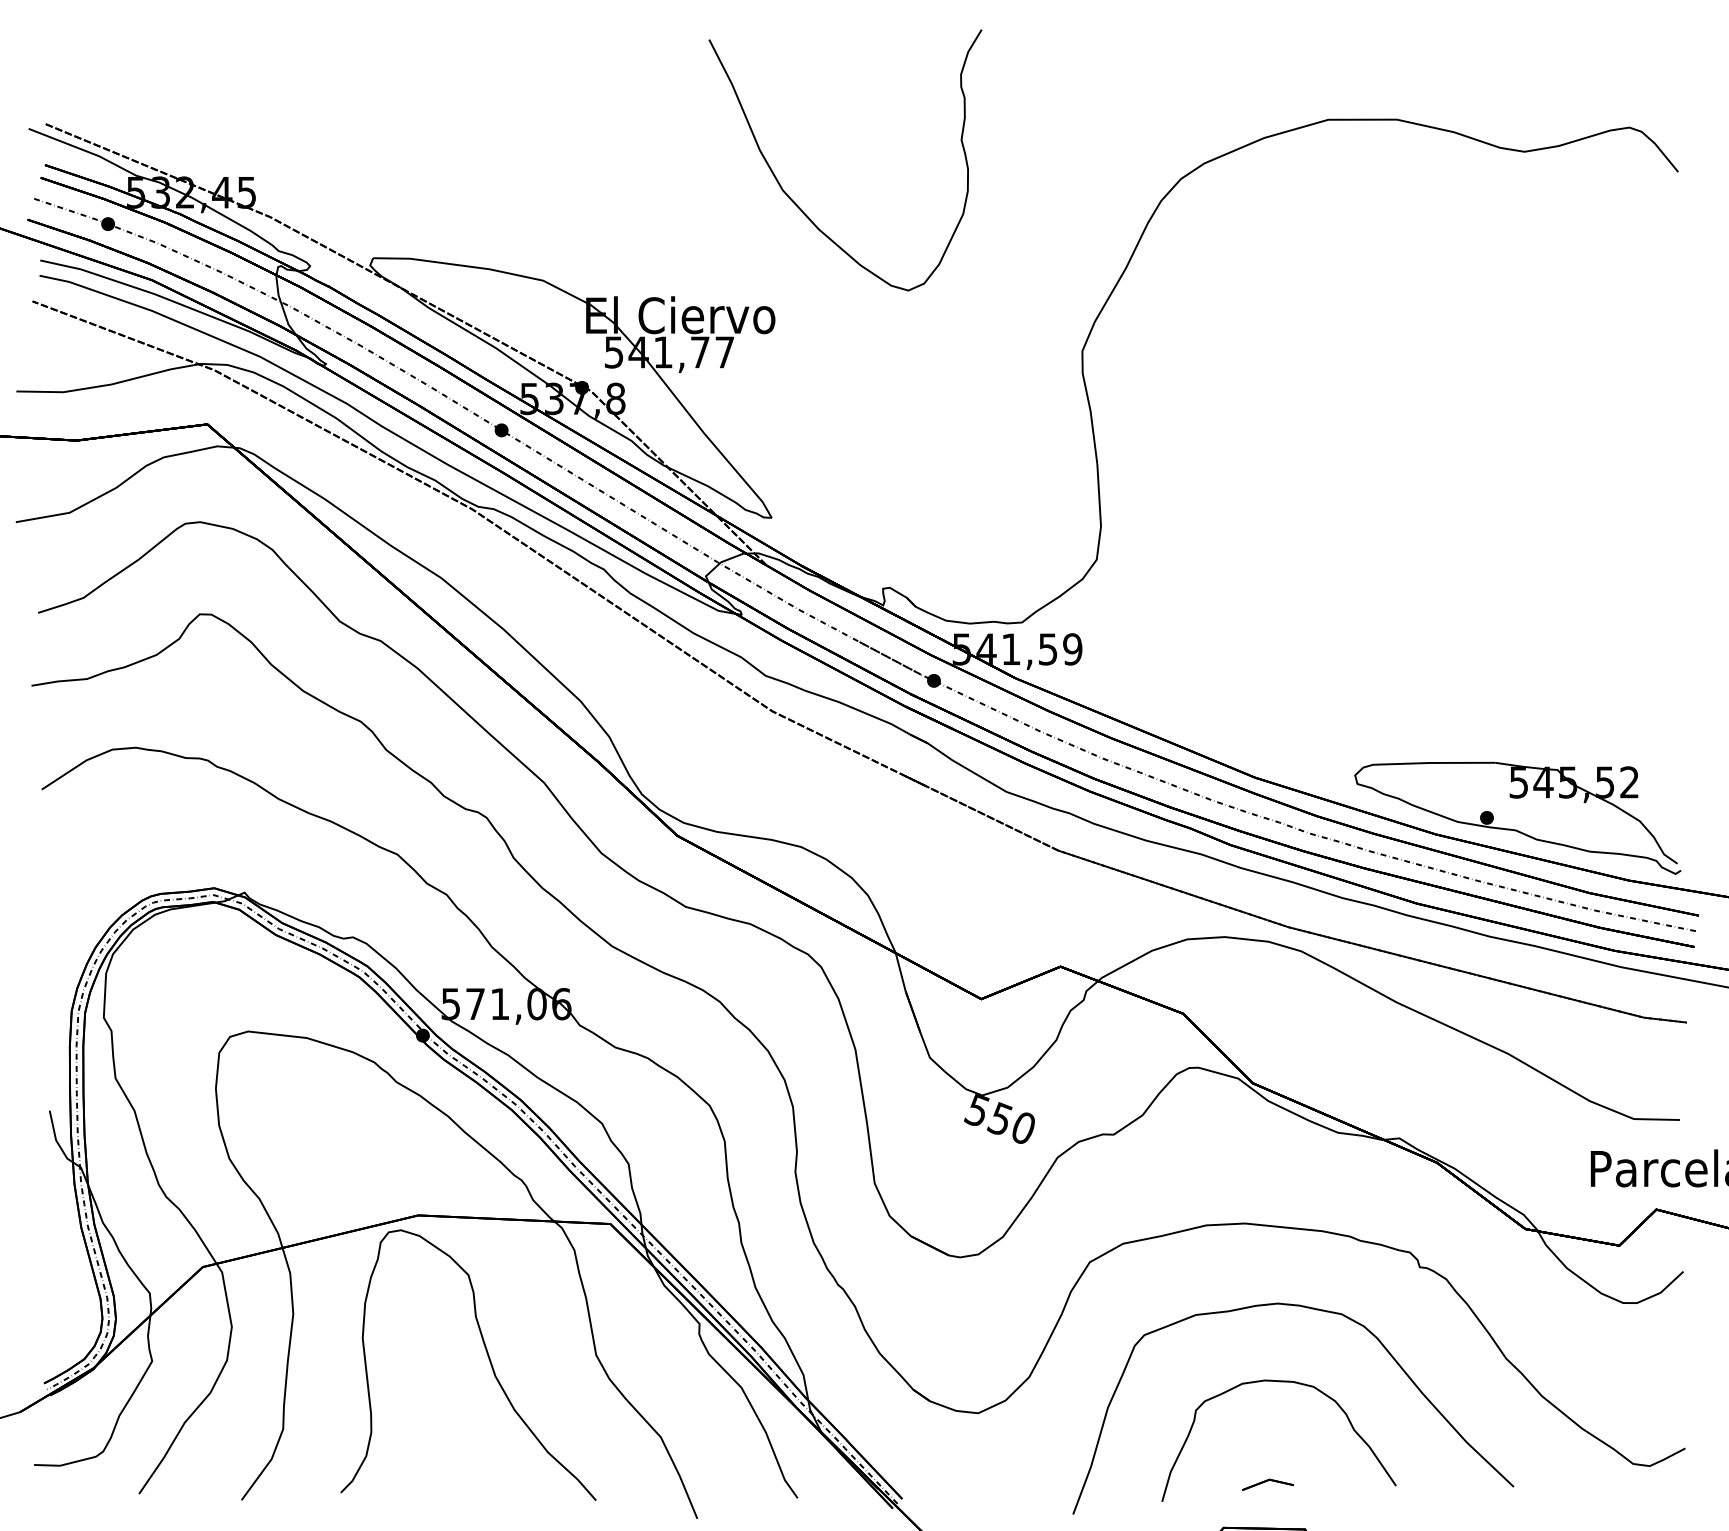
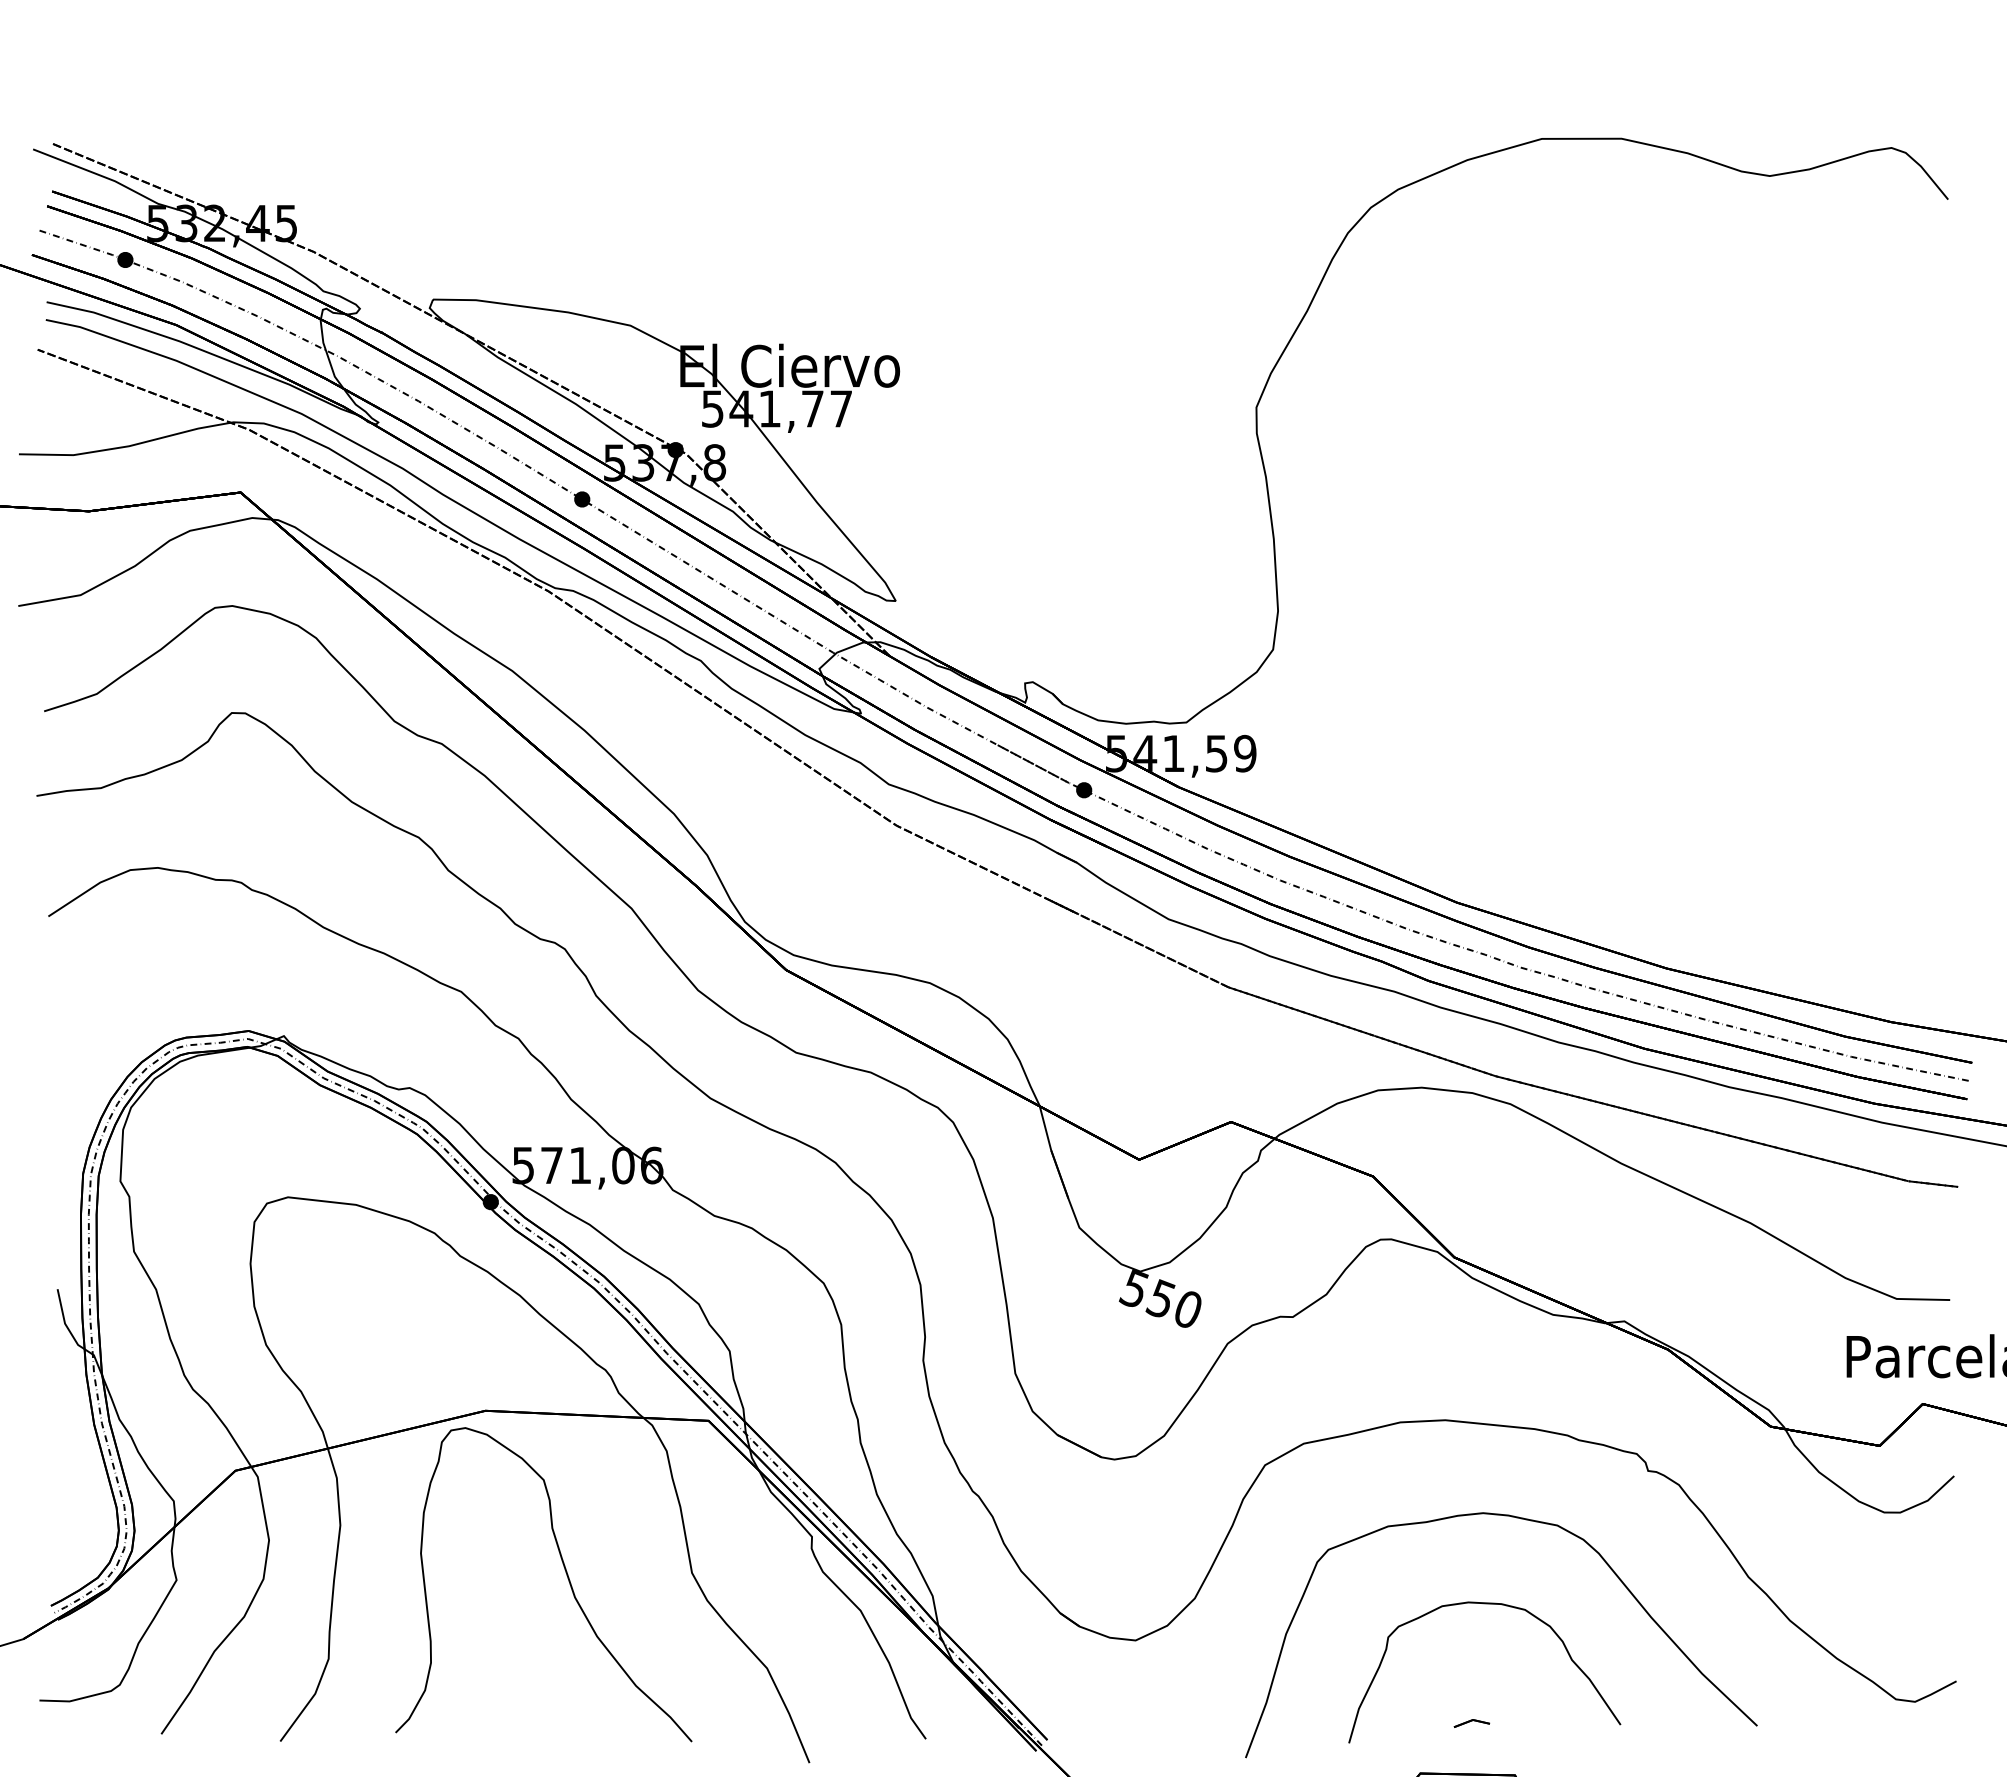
curve: (799, 206) -> (927, 239), removed
part: (1515, 829) -> (1759, 962), removed
part: (1267, 1484) -> (1471, 1723), size x0.6

